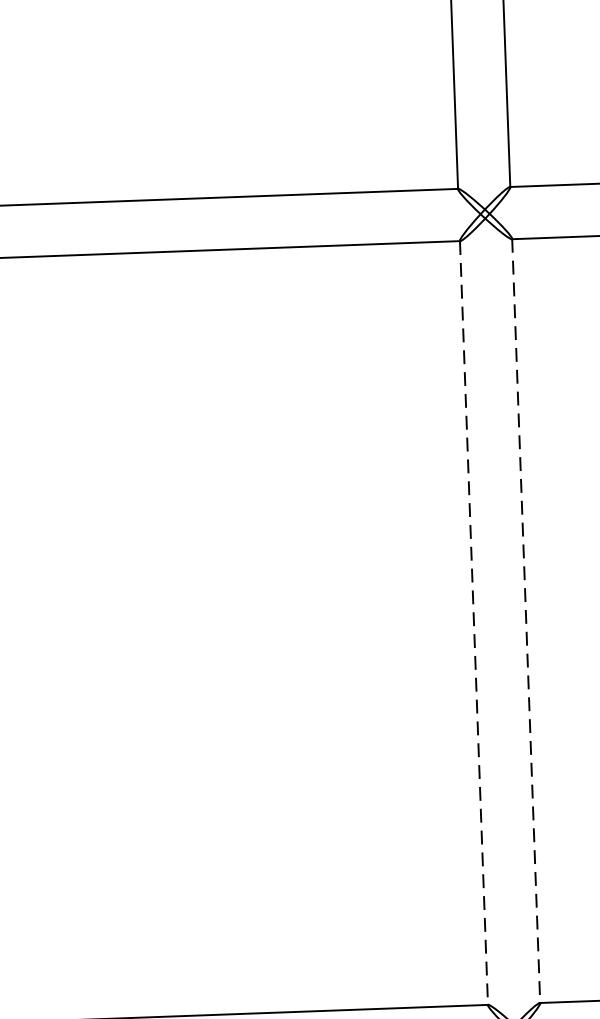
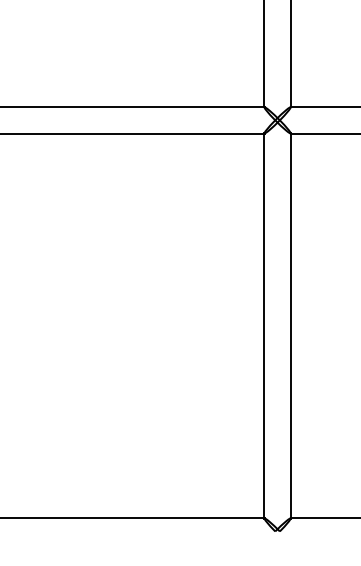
line: (525, 620) -> (290, 325), dashed -> solid
line: (474, 624) -> (264, 326), dashed -> solid

